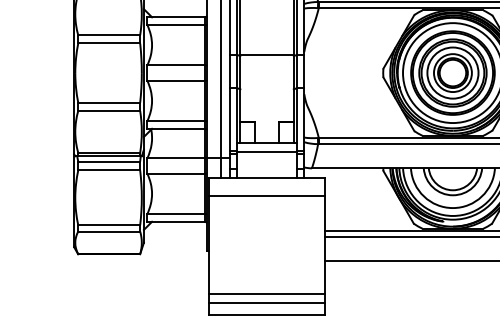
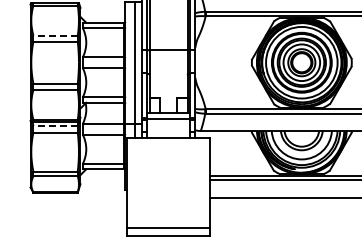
line: (109, 35) -> (55, 35), solid -> dashed
line: (109, 162) -> (55, 126), solid -> dashed
line: (266, 195) -> (168, 150), removed
line: (266, 293) -> (168, 220), removed

